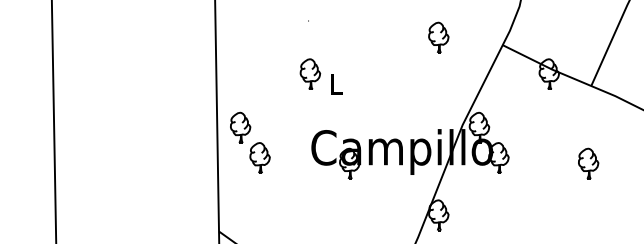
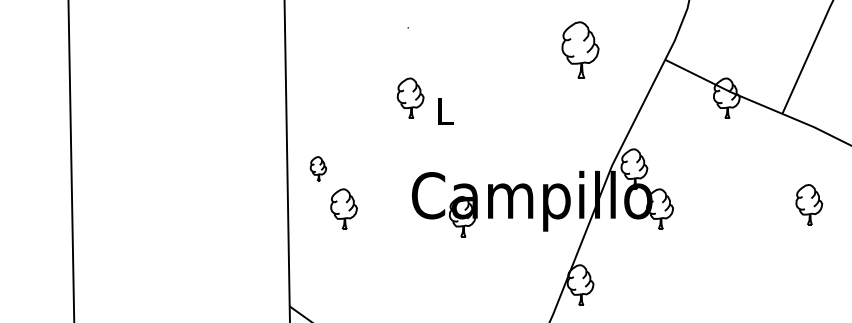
part: (438, 37) -> (580, 49), size x1.4
part: (240, 127) -> (318, 168), size x0.6
part: (588, 163) -> (809, 204), moved

